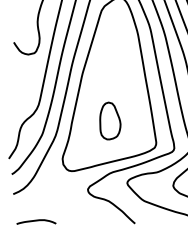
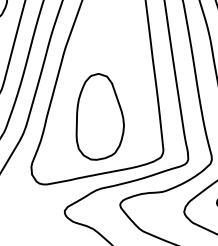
part: (110, 120) -> (100, 116), size x1.67

